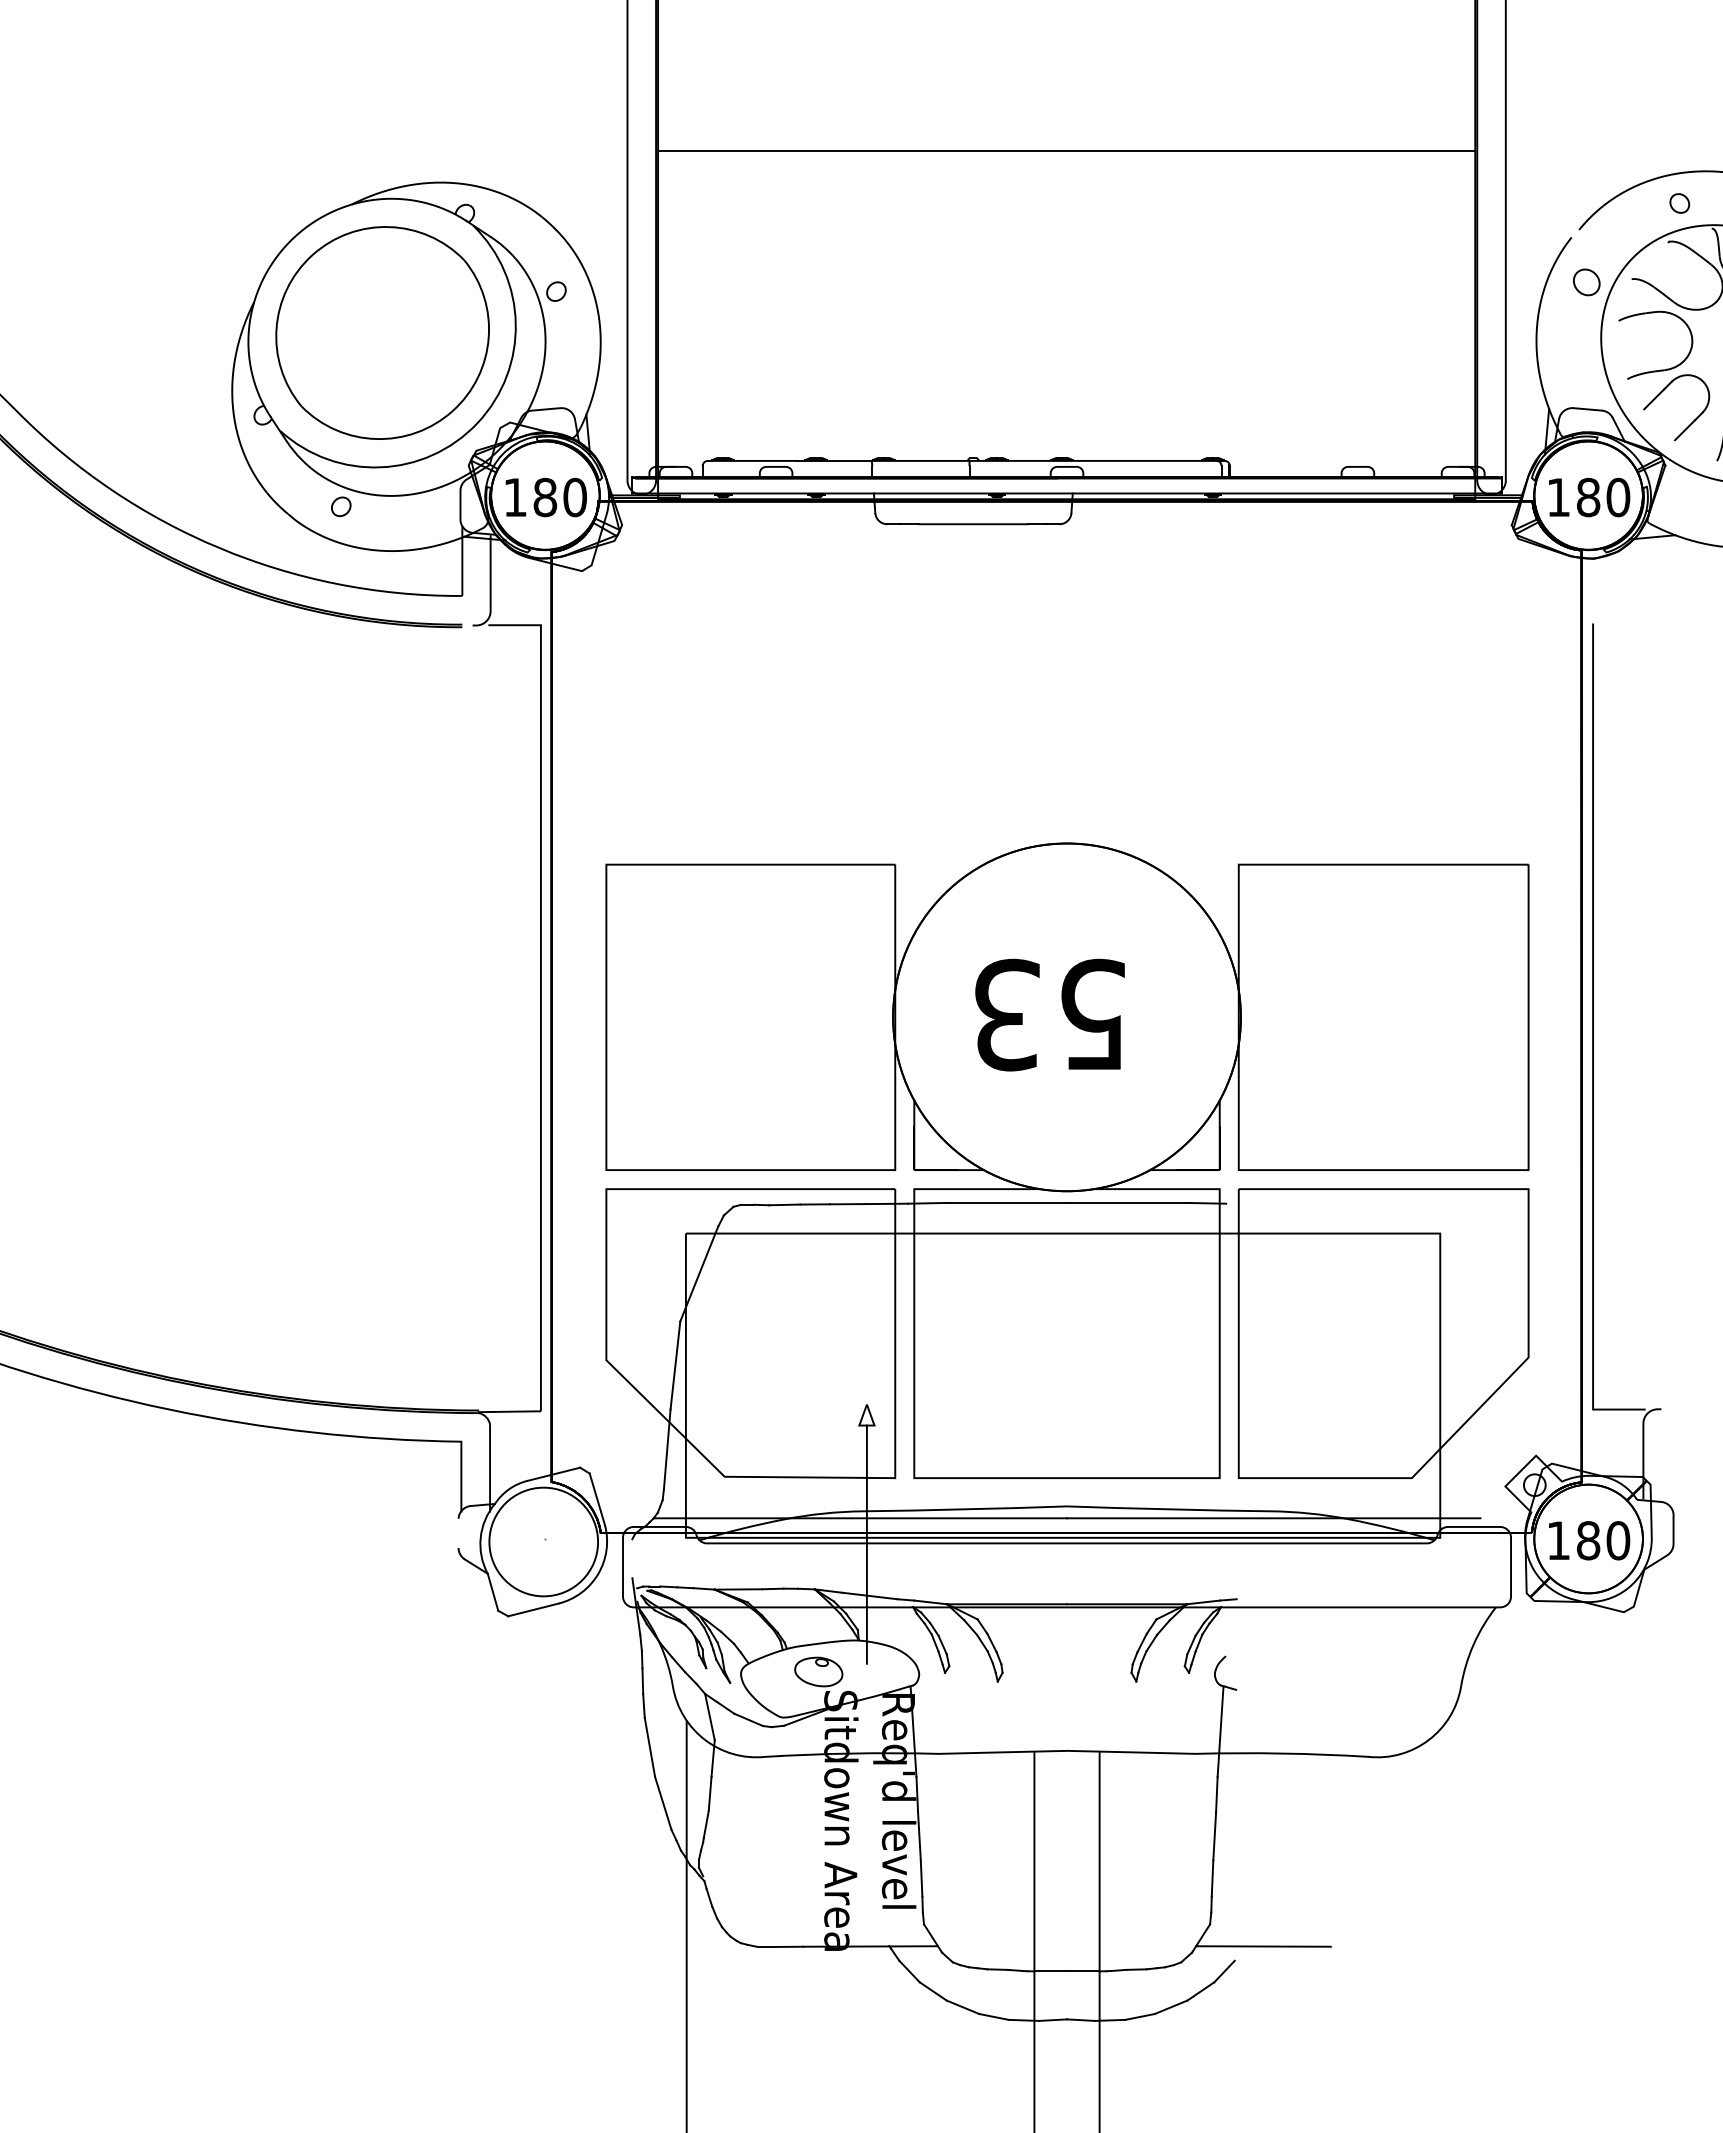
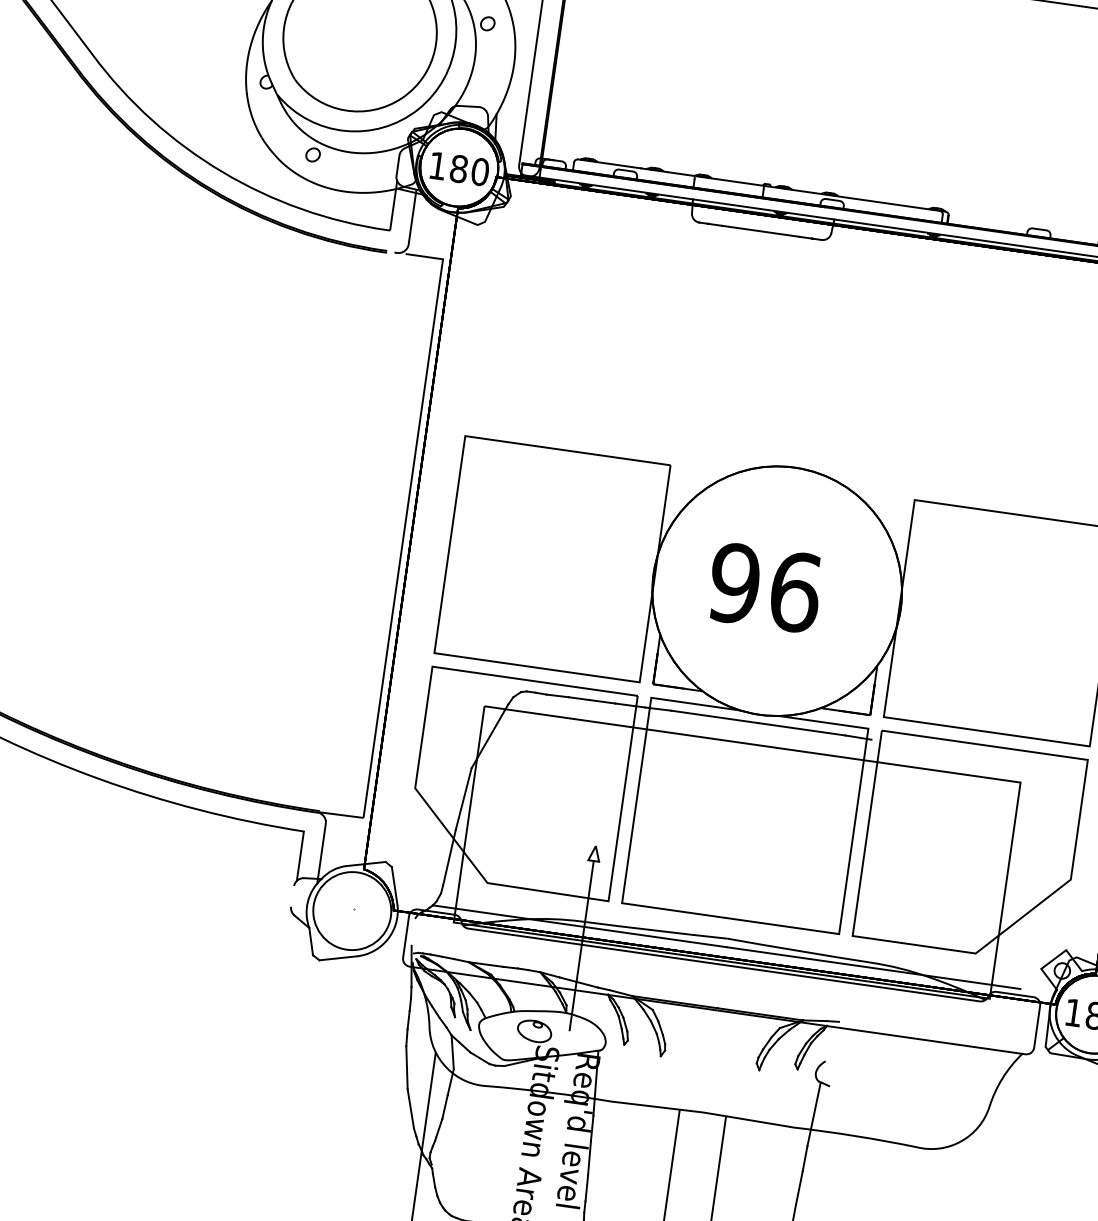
text: (1049, 1014) -> (765, 587), 53 -> 96

